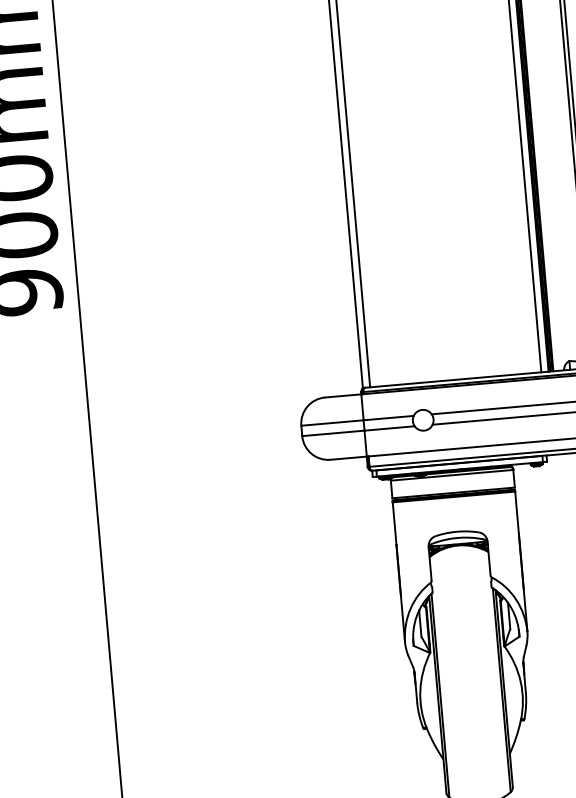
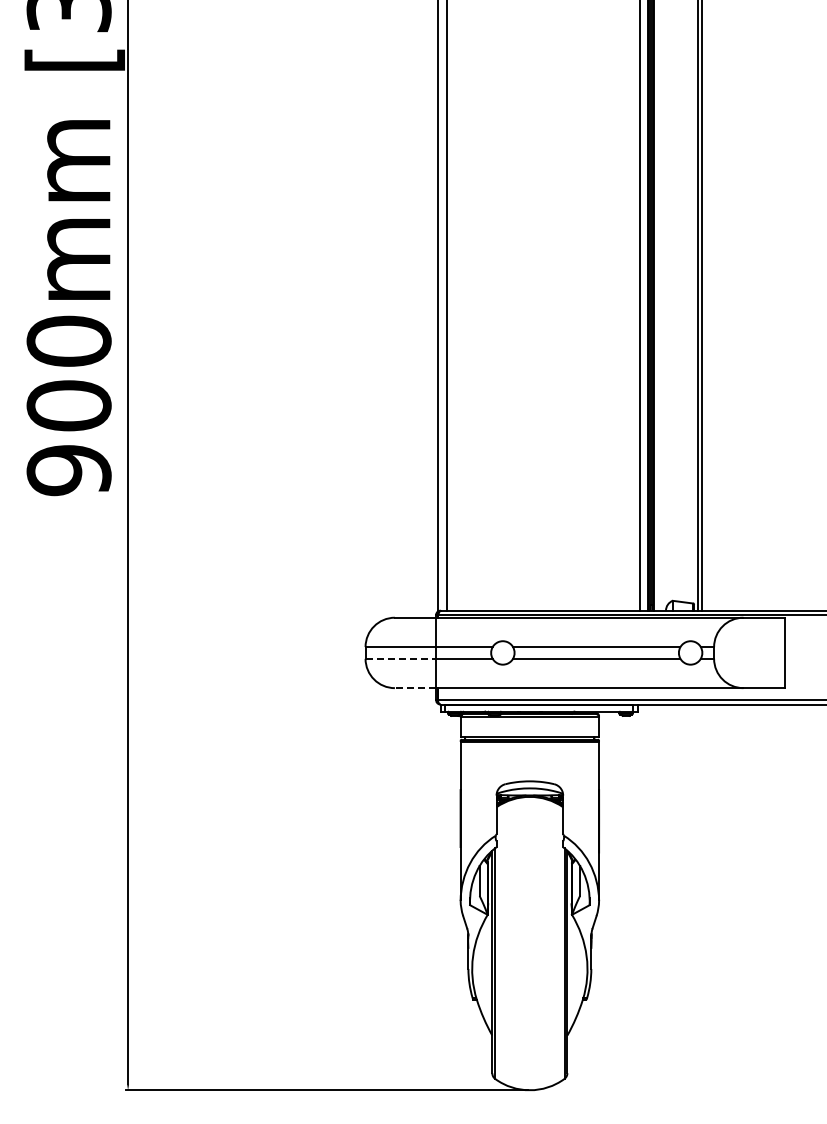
line: (334, 433) -> (401, 658), solid -> dashed
line: (348, 458) -> (415, 688), solid -> dashed

